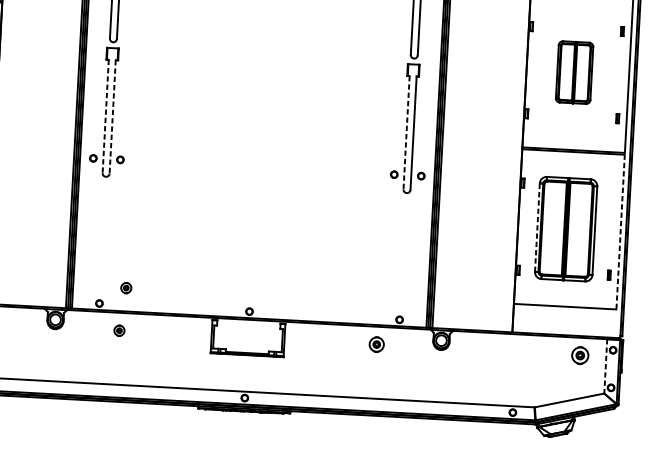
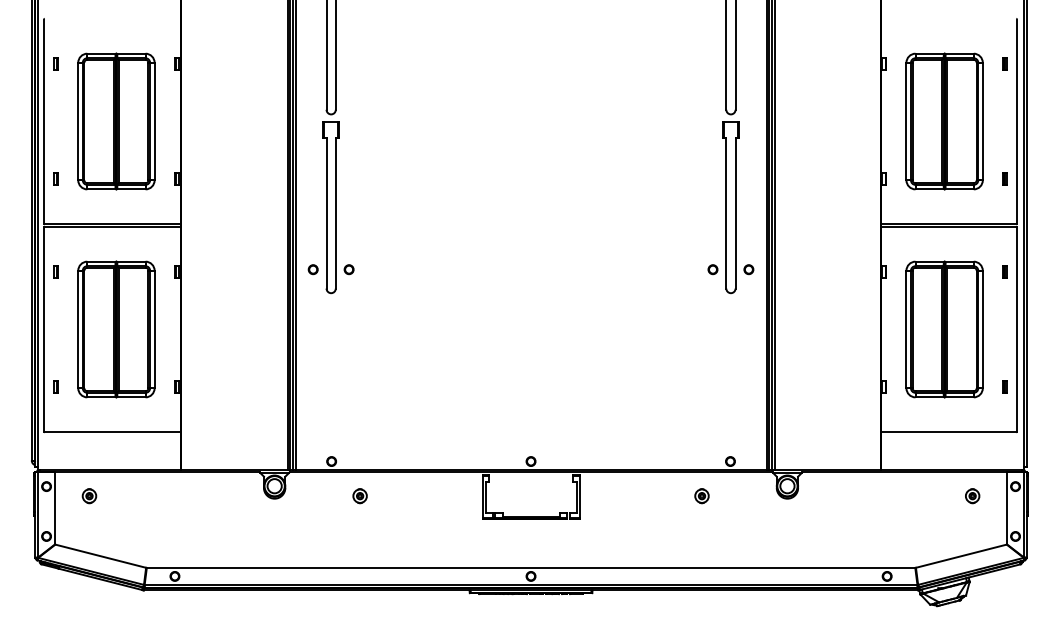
part: (574, 72) -> (944, 121), size x1.67
line: (105, 116) -> (326, 213), dashed -> solid
line: (112, 117) -> (335, 213), dashed -> solid
line: (406, 132) -> (726, 213), dashed -> solid
part: (613, 187) -> (1004, 271), added
line: (537, 227) -> (906, 329), dashed -> solid
line: (620, 232) -> (1016, 329), dashed -> solid
part: (125, 288) -> (365, 439), removed
part: (376, 344) -> (701, 496), size x0.71
part: (580, 355) -> (972, 496), size x0.62
line: (605, 366) -> (1006, 508), dashed -> solid

